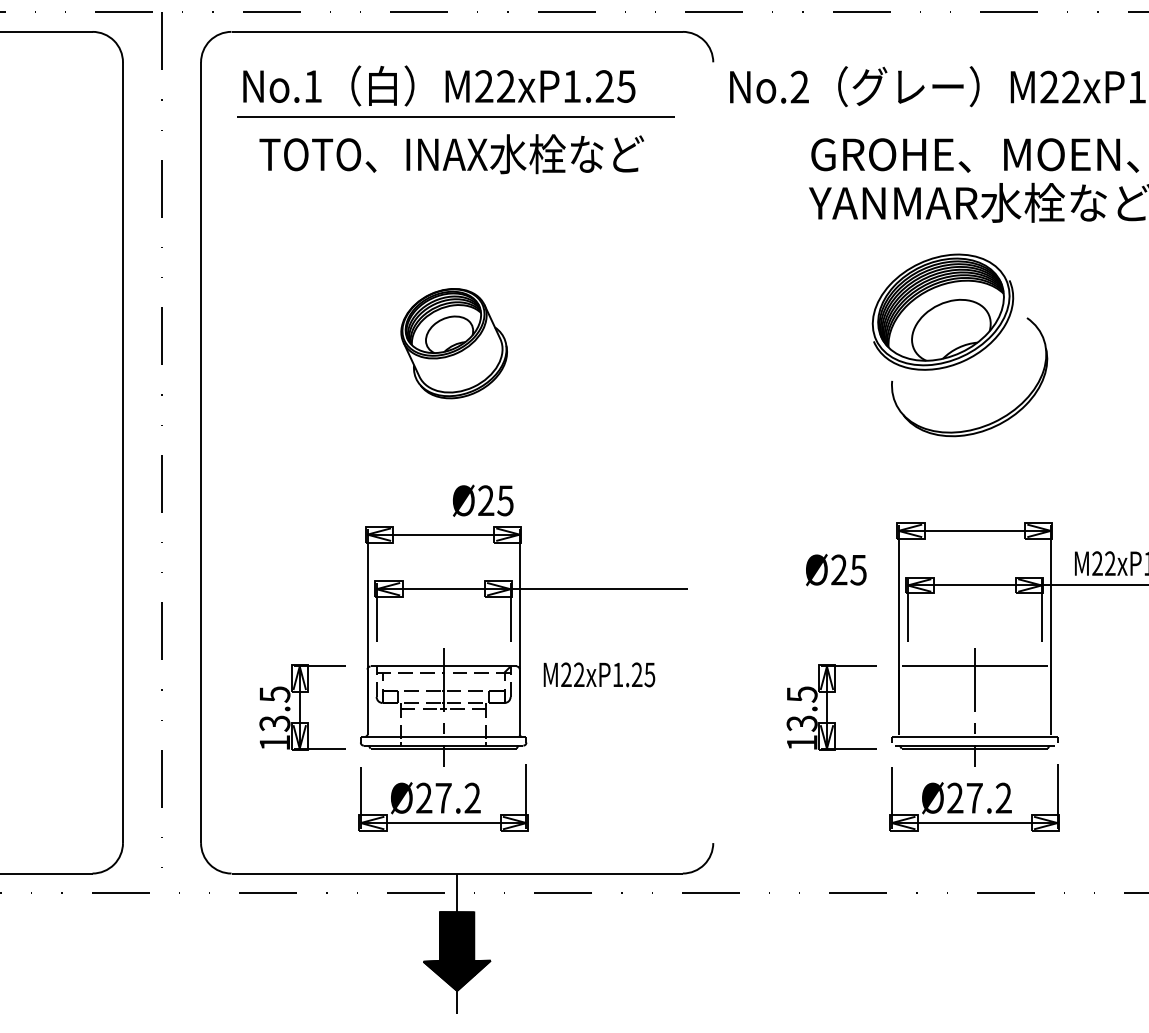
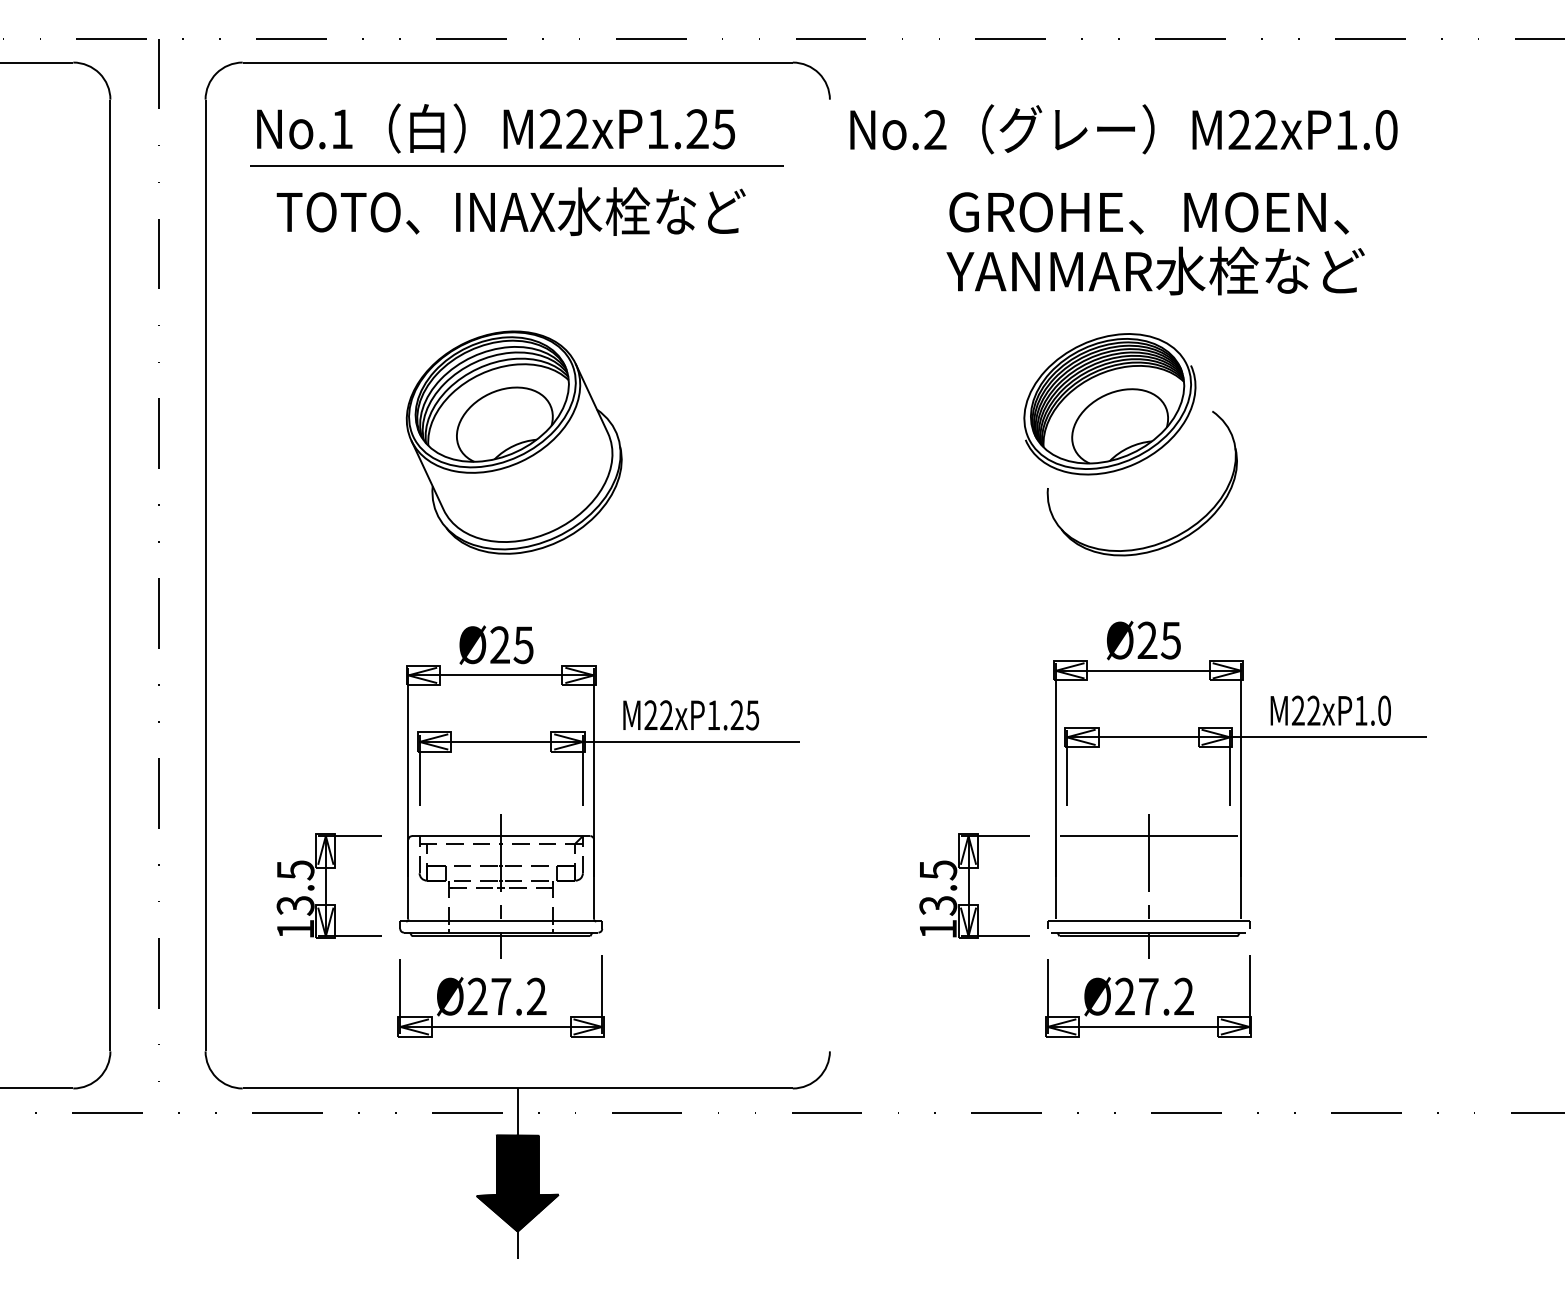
part: (453, 343) -> (513, 442), size x1.67
text: (483, 500) -> (496, 644), moved
text: (835, 569) -> (1143, 640), moved
text: (599, 675) -> (691, 715), moved

